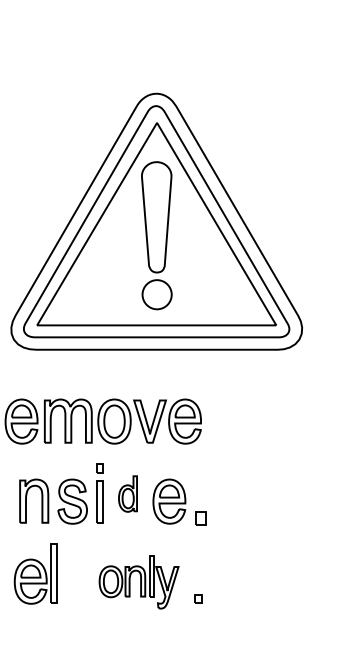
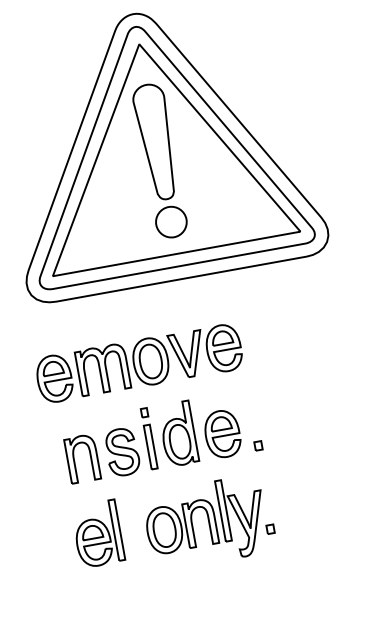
part: (127, 493) -> (177, 433), size x1.67
part: (200, 518) -> (257, 445), size x0.62
part: (138, 581) -> (205, 522), size x1.43

